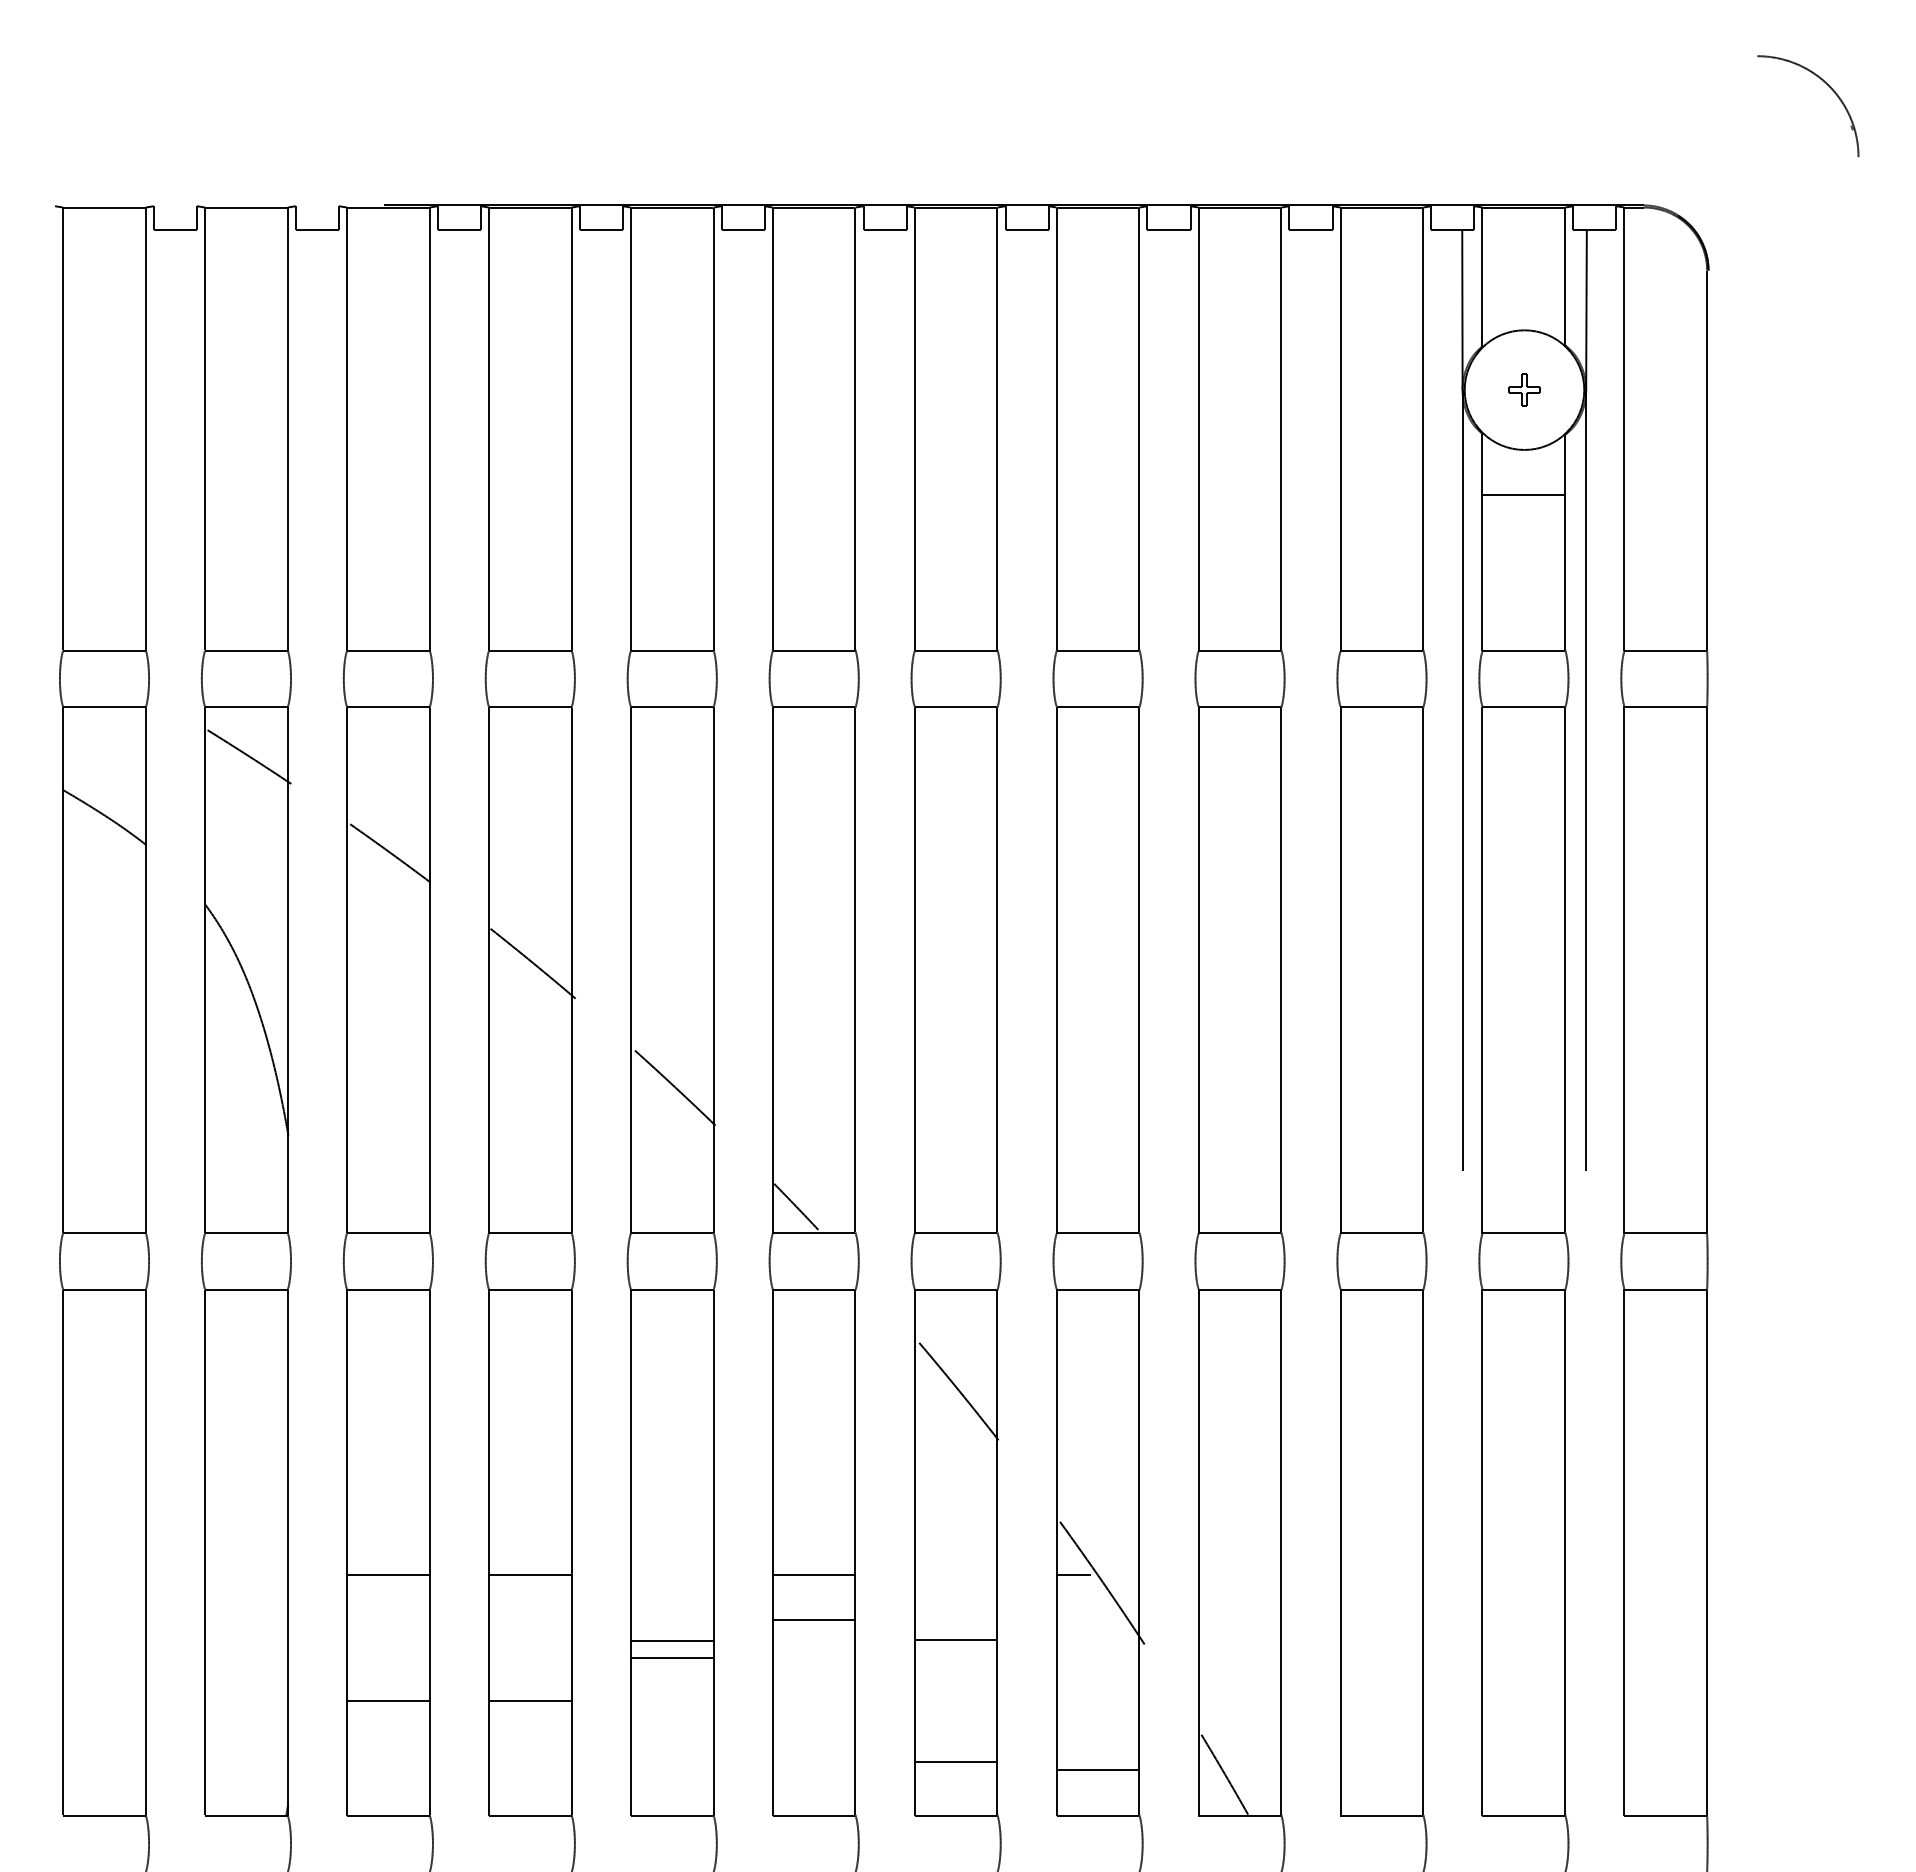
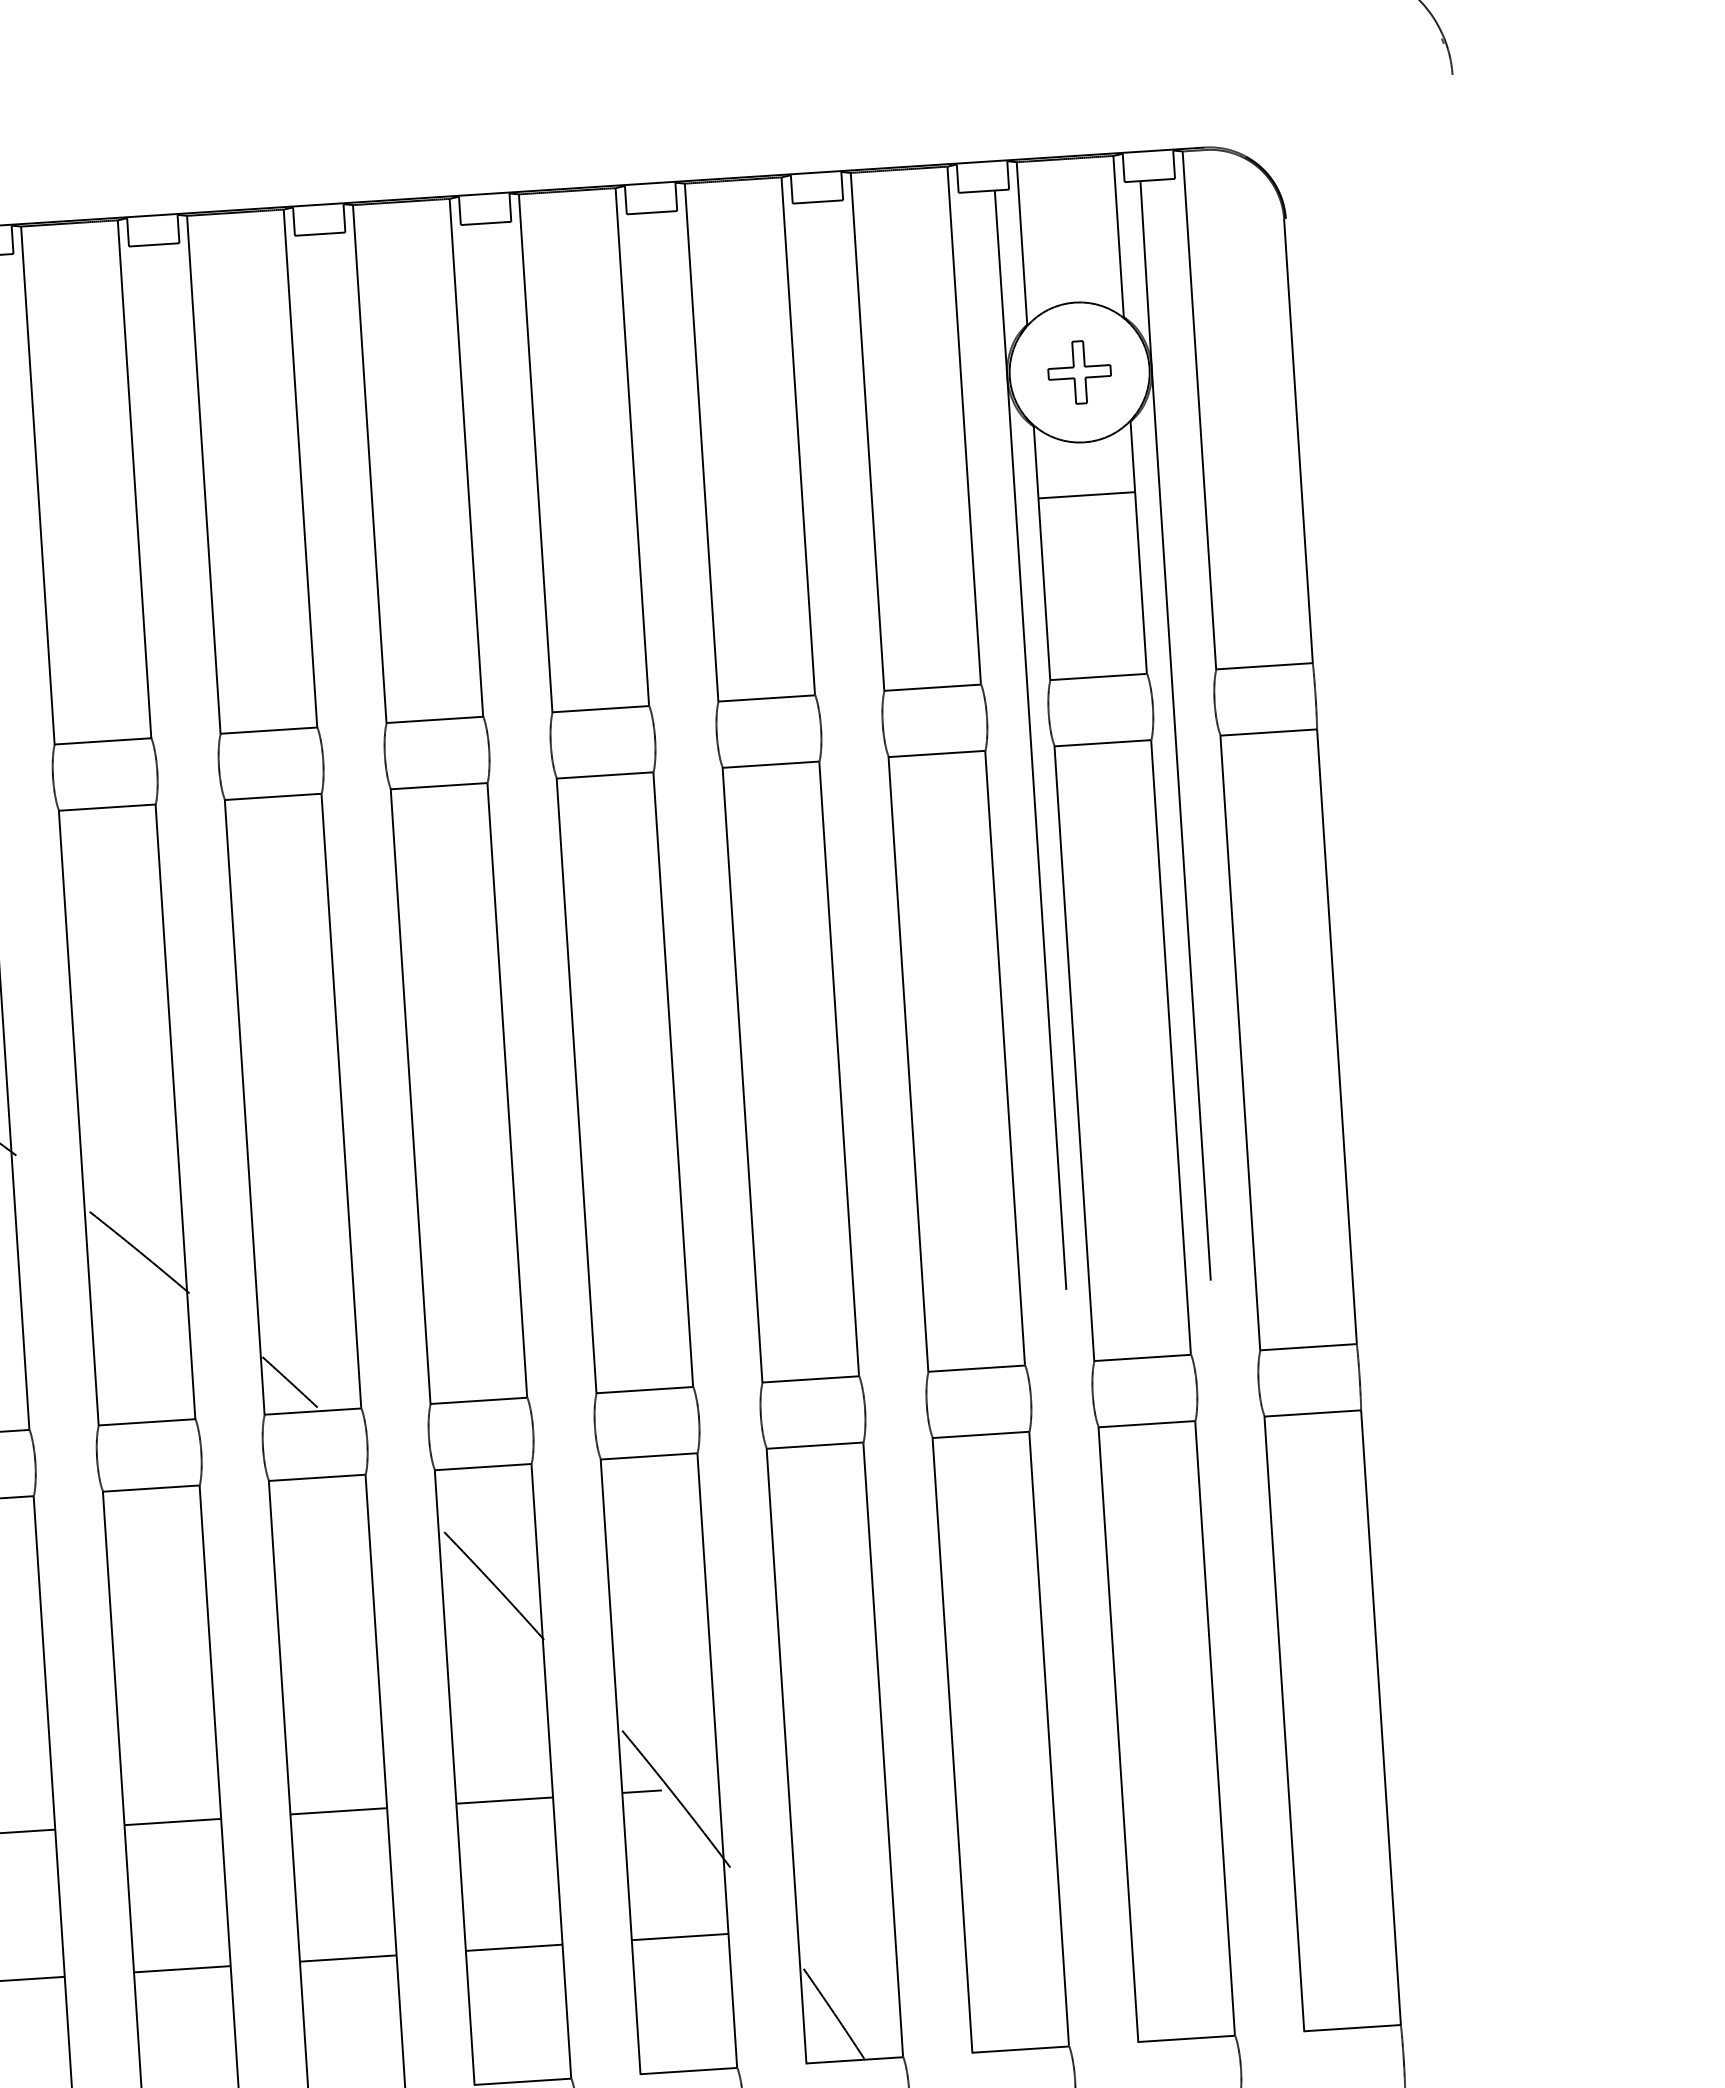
part: (1524, 390) -> (1079, 372), size x1.67
line: (813, 1619) -> (347, 1958), moved
line: (955, 1639) -> (504, 1800), moved
line: (671, 1640) -> (181, 1968), moved
line: (671, 1657) -> (171, 1821), moved
line: (955, 1761) -> (513, 1947), moved
line: (1097, 1769) -> (679, 1936), moved

